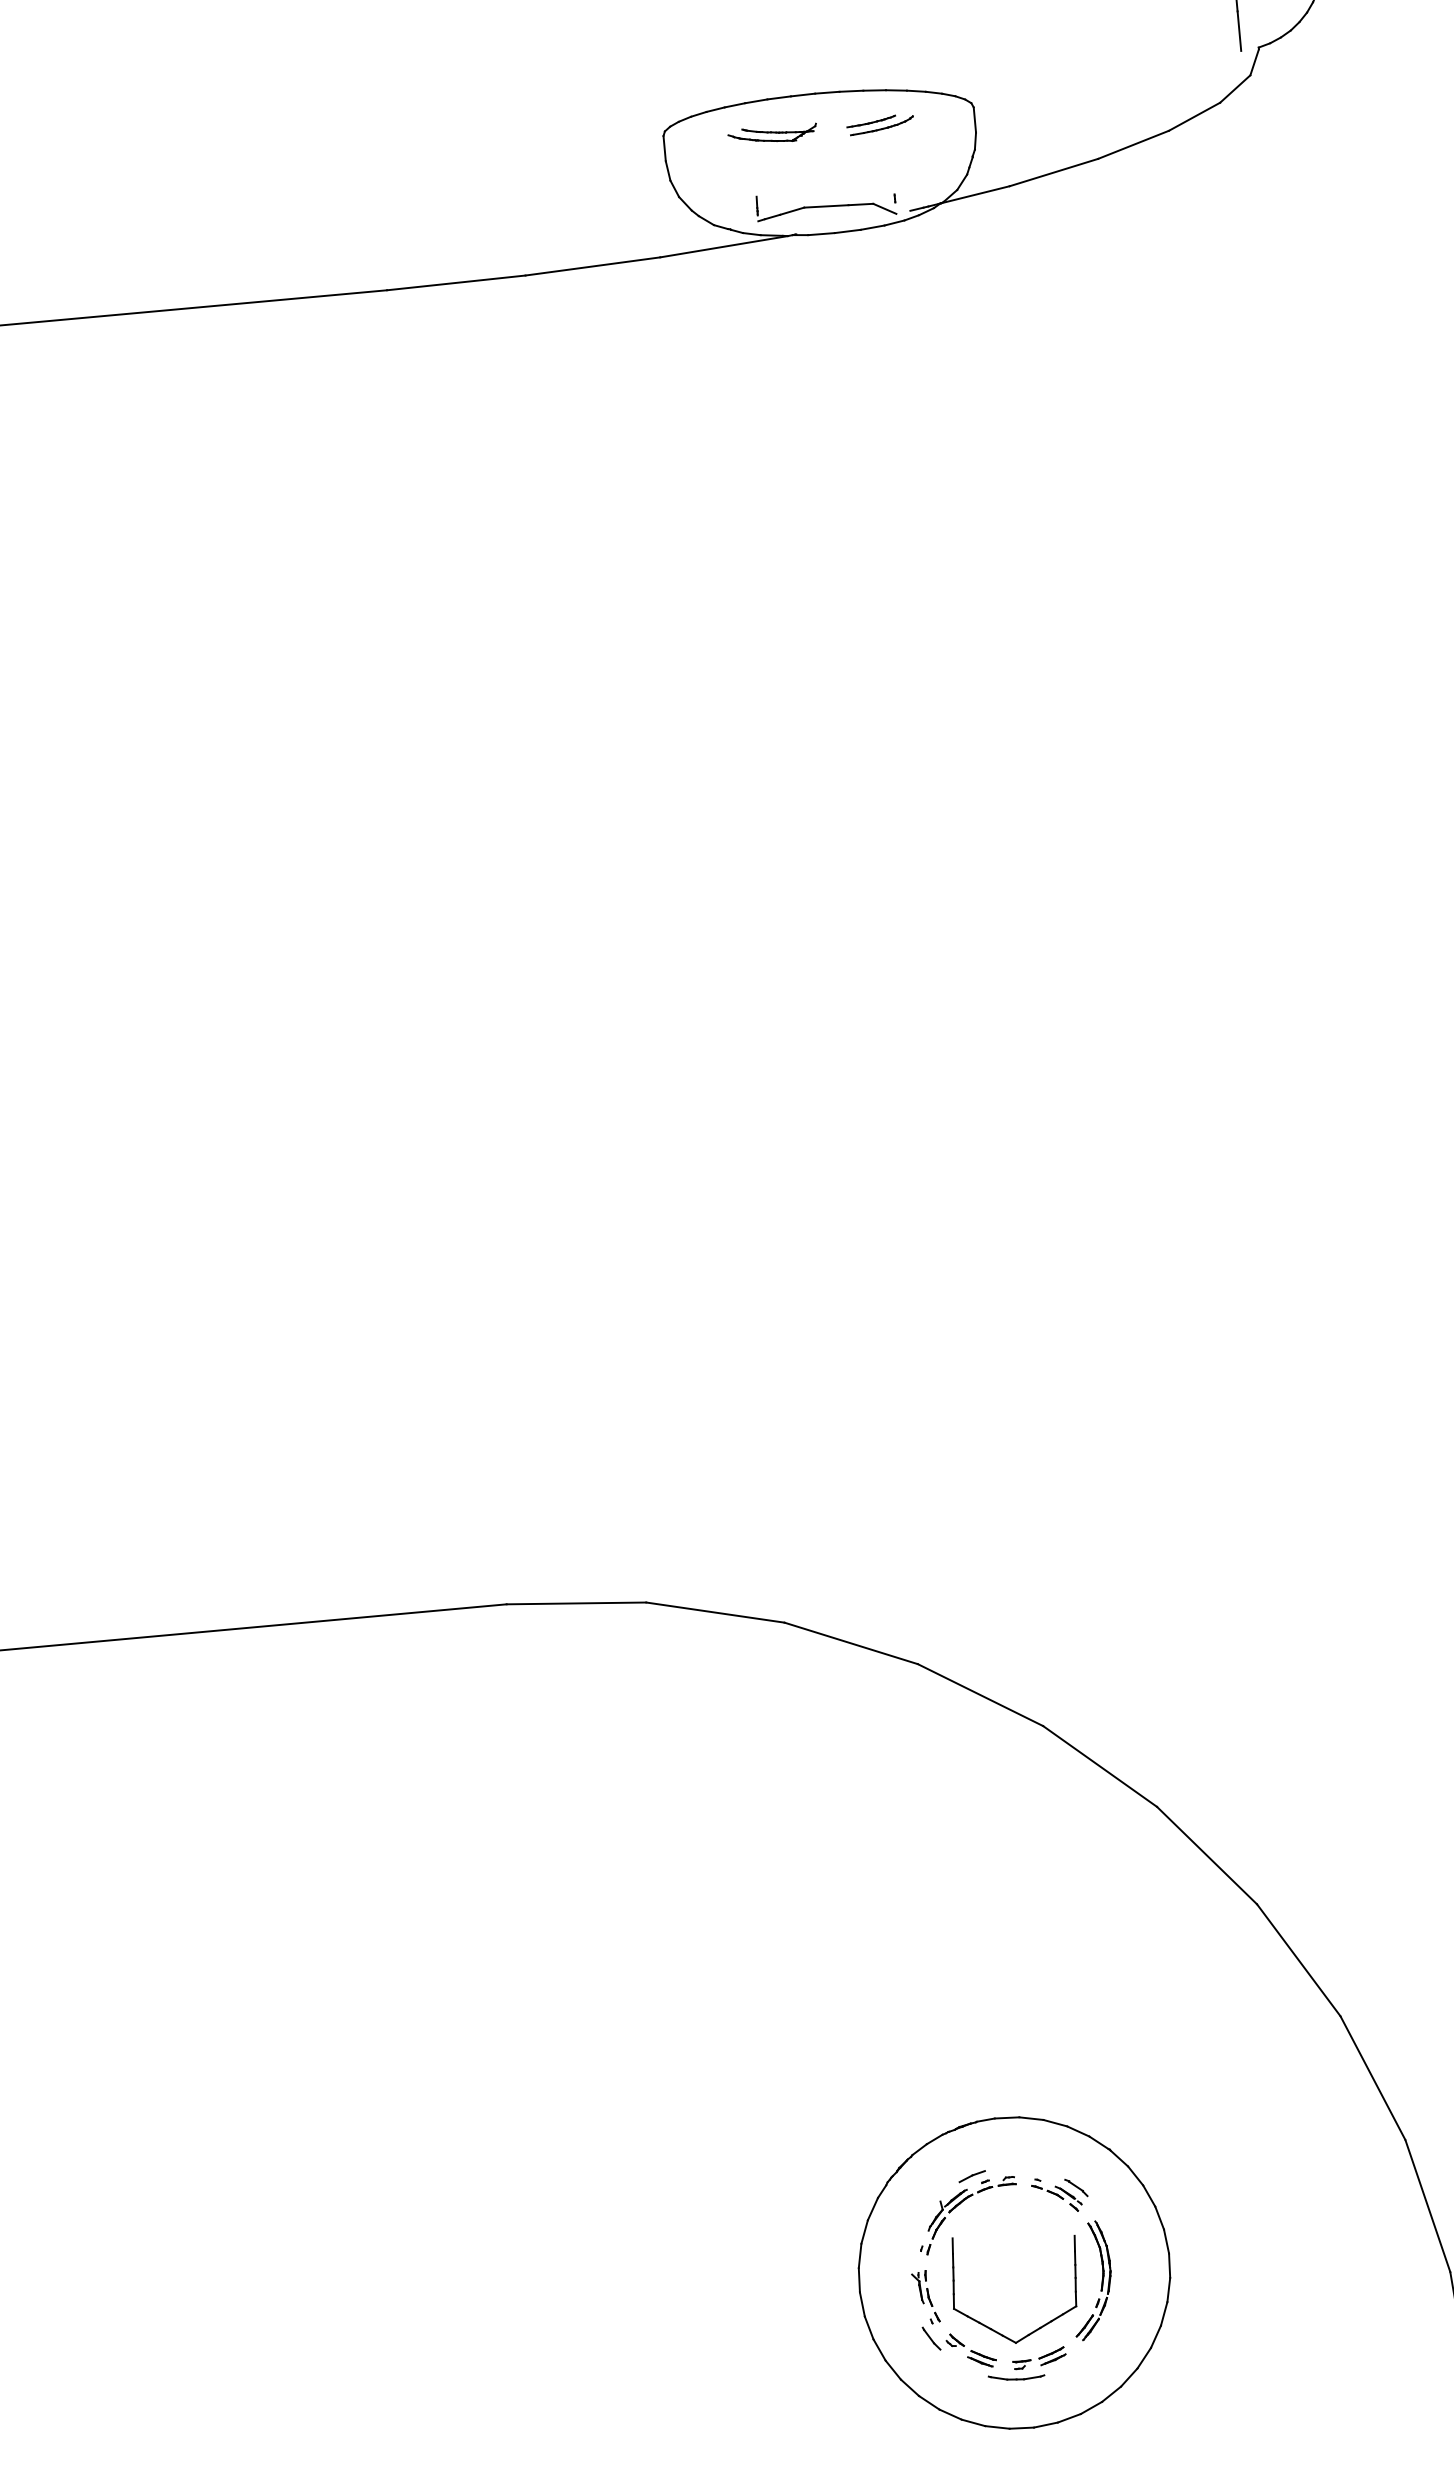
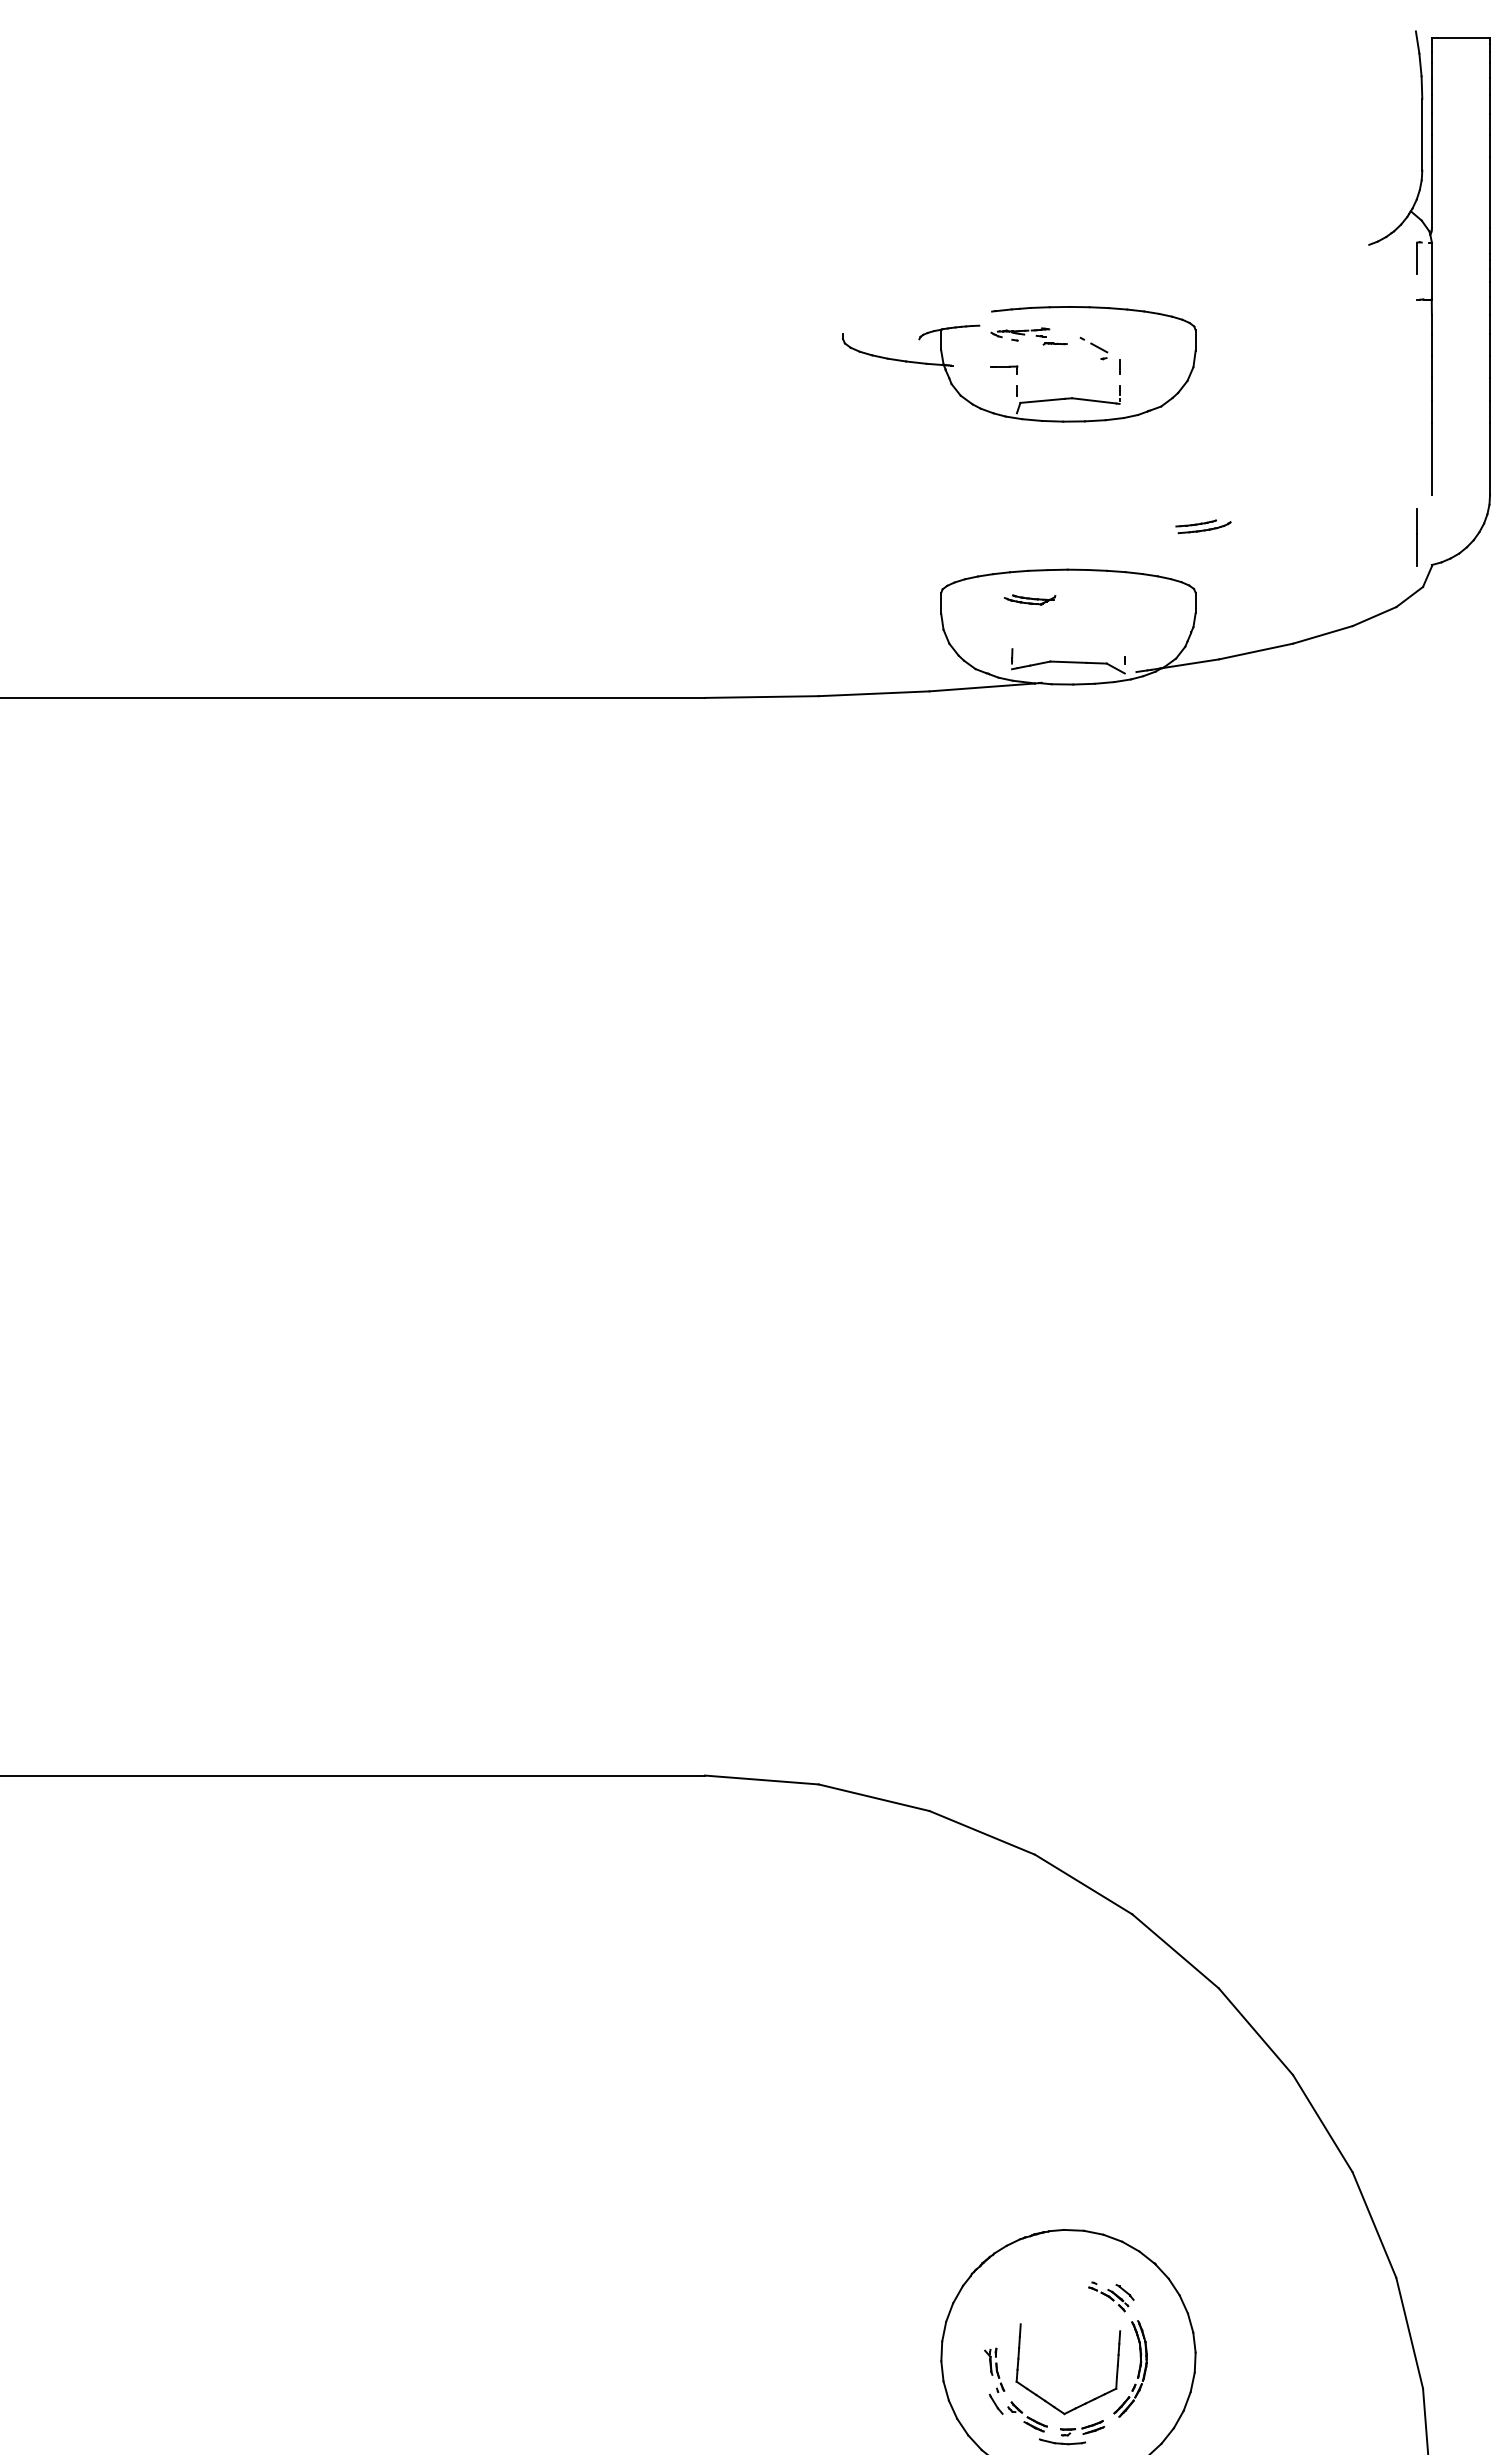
part: (880, 124) -> (1203, 526), moved
part: (771, 134) -> (1029, 599), size x0.7
part: (960, 2204) -> (1029, 2297), removed

